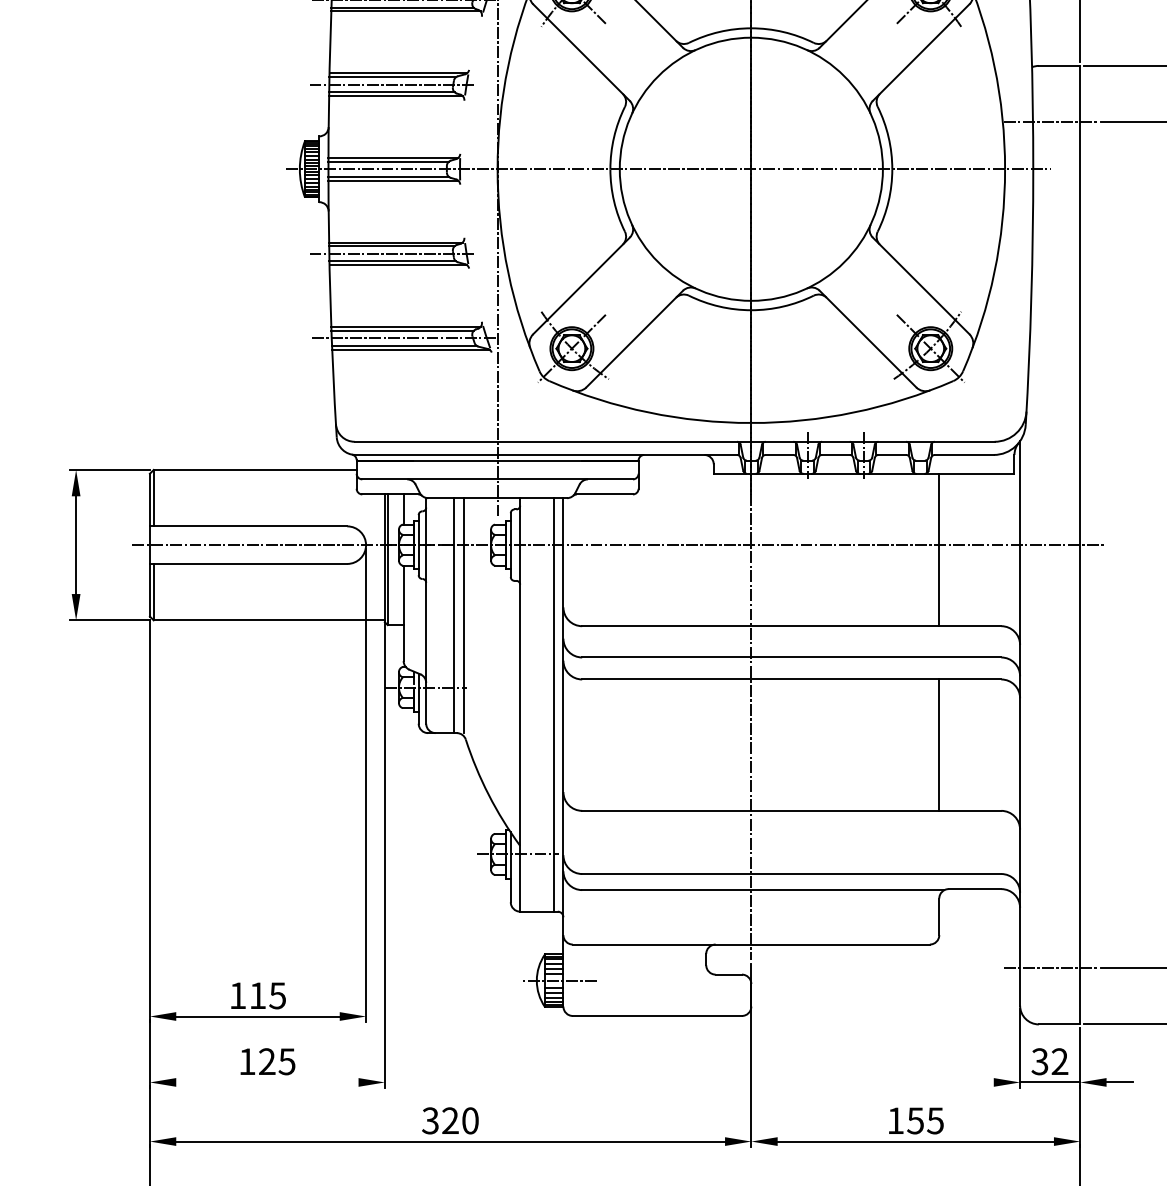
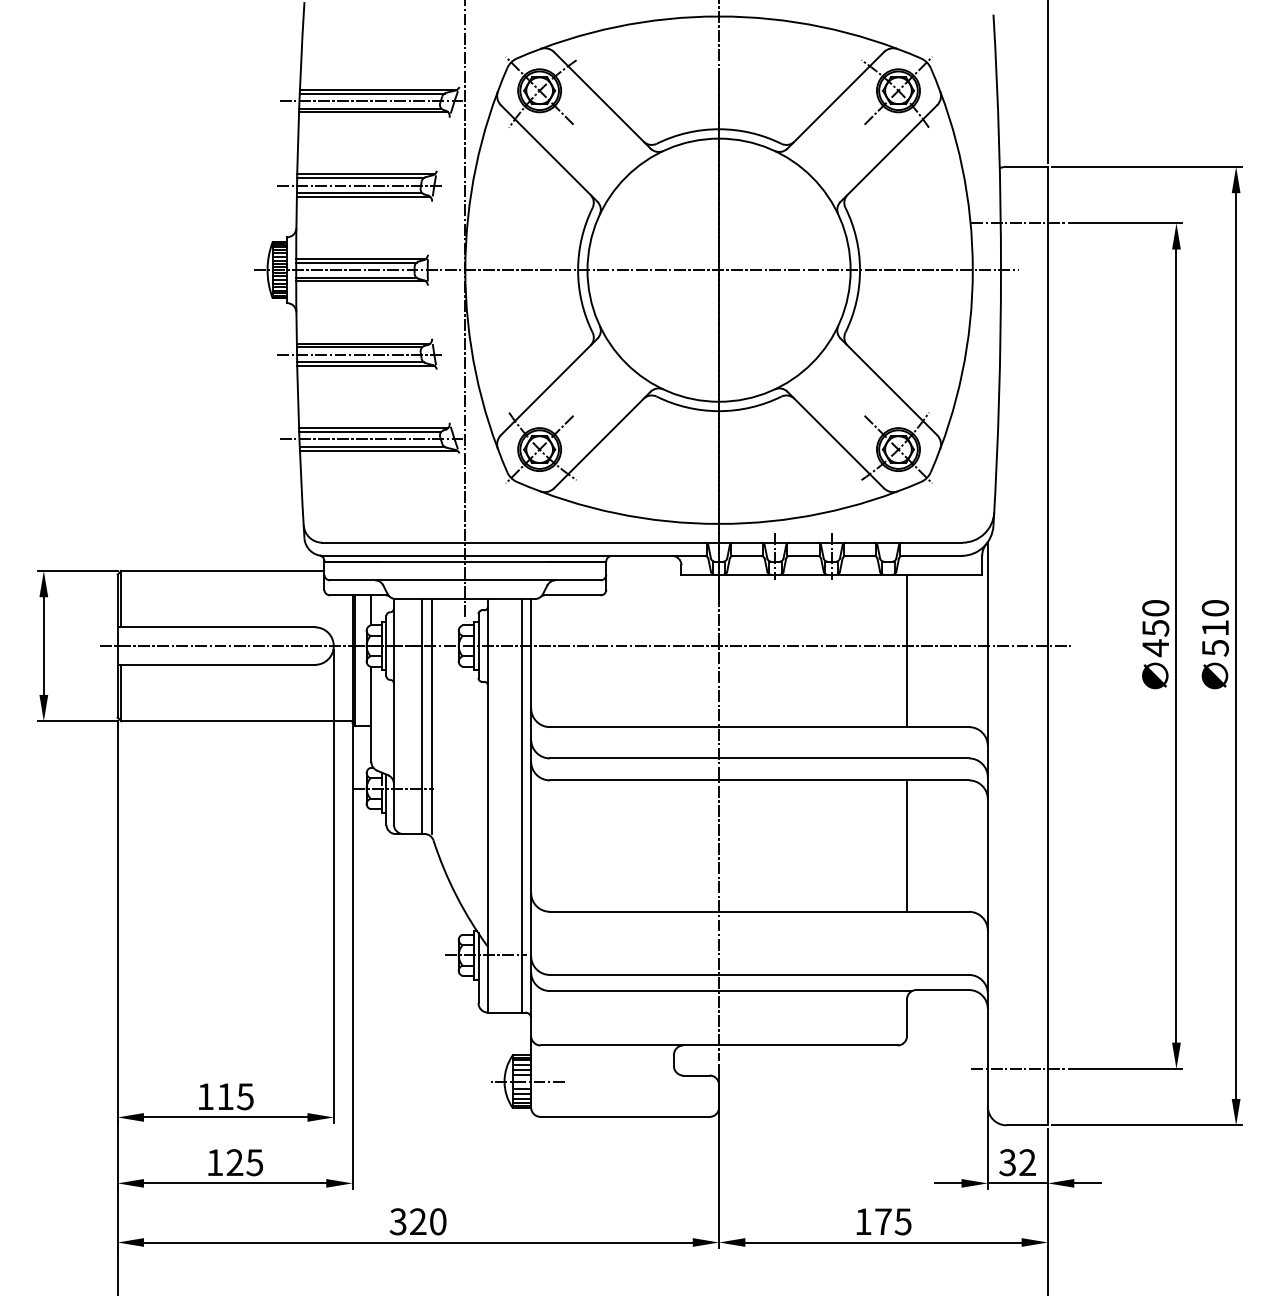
line: (266, 1082) -> (234, 1183), added
line: (980, 1082) -> (948, 1183), added
text: (914, 1120) -> (882, 1221), 155 -> 175

